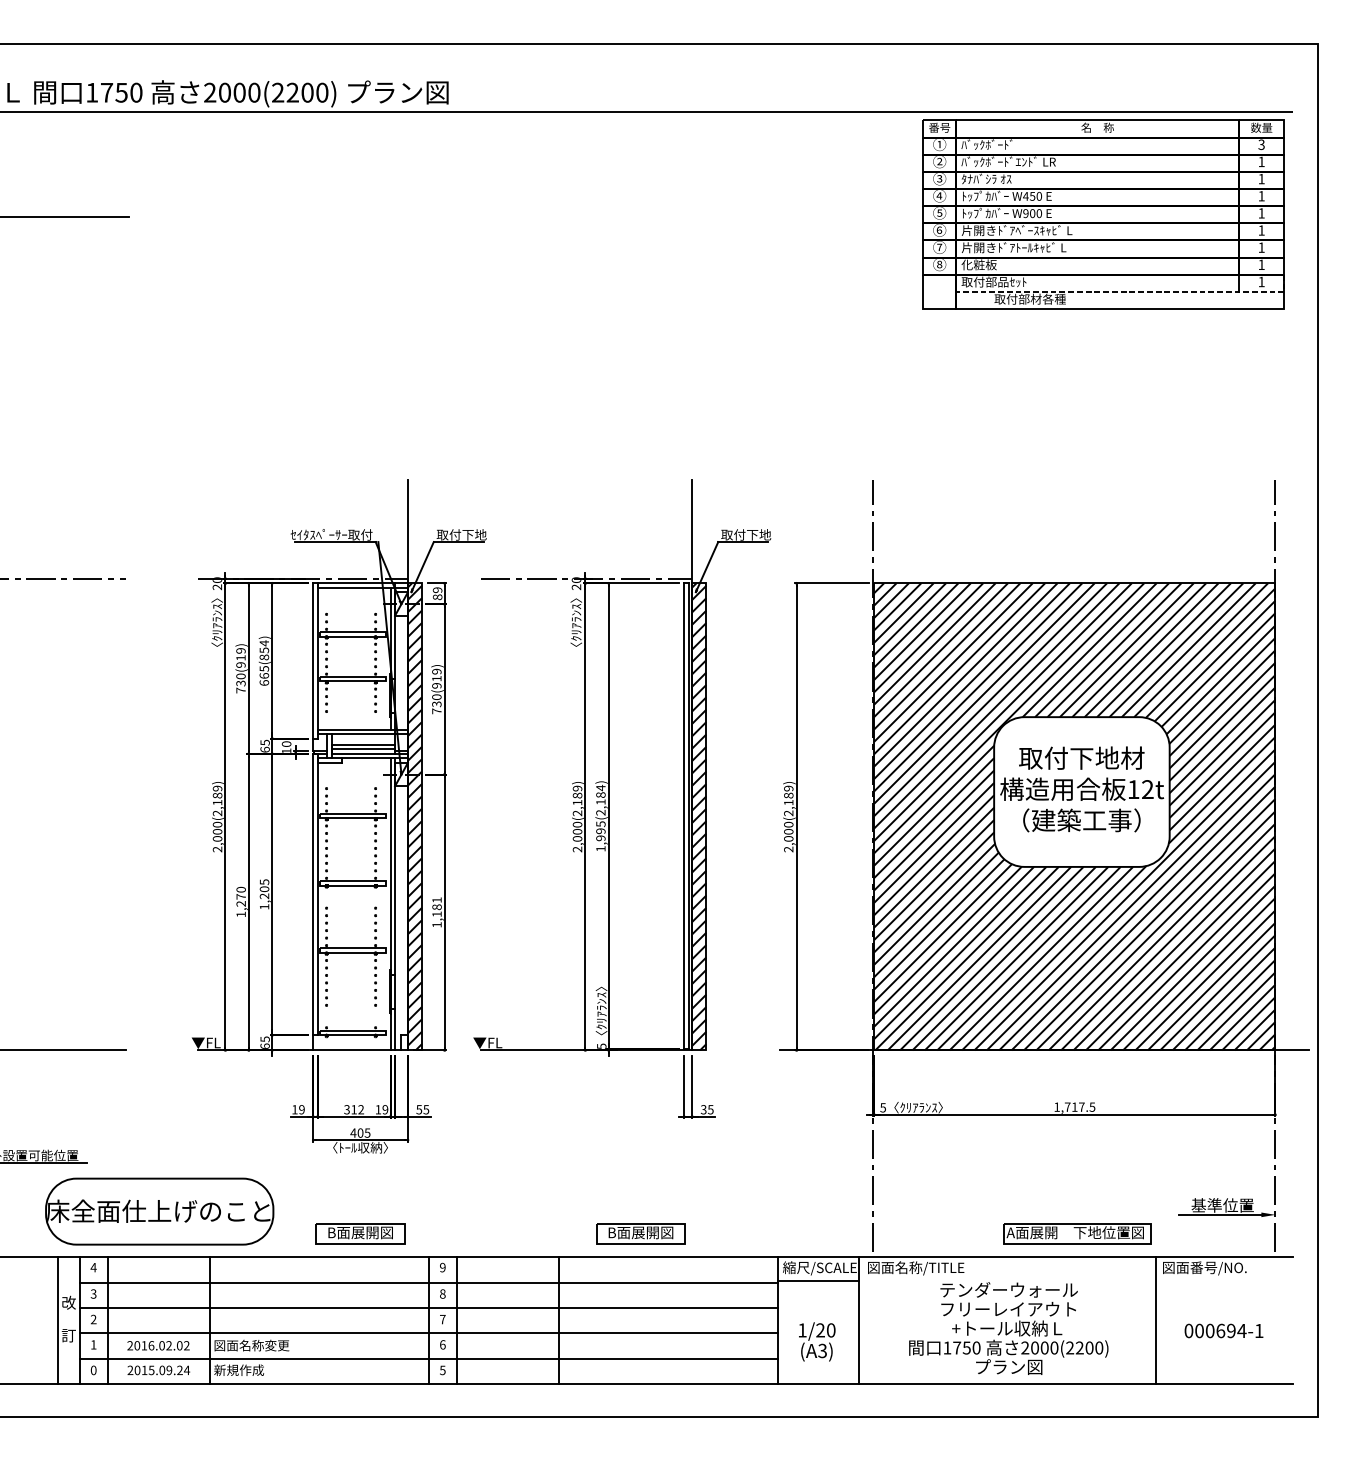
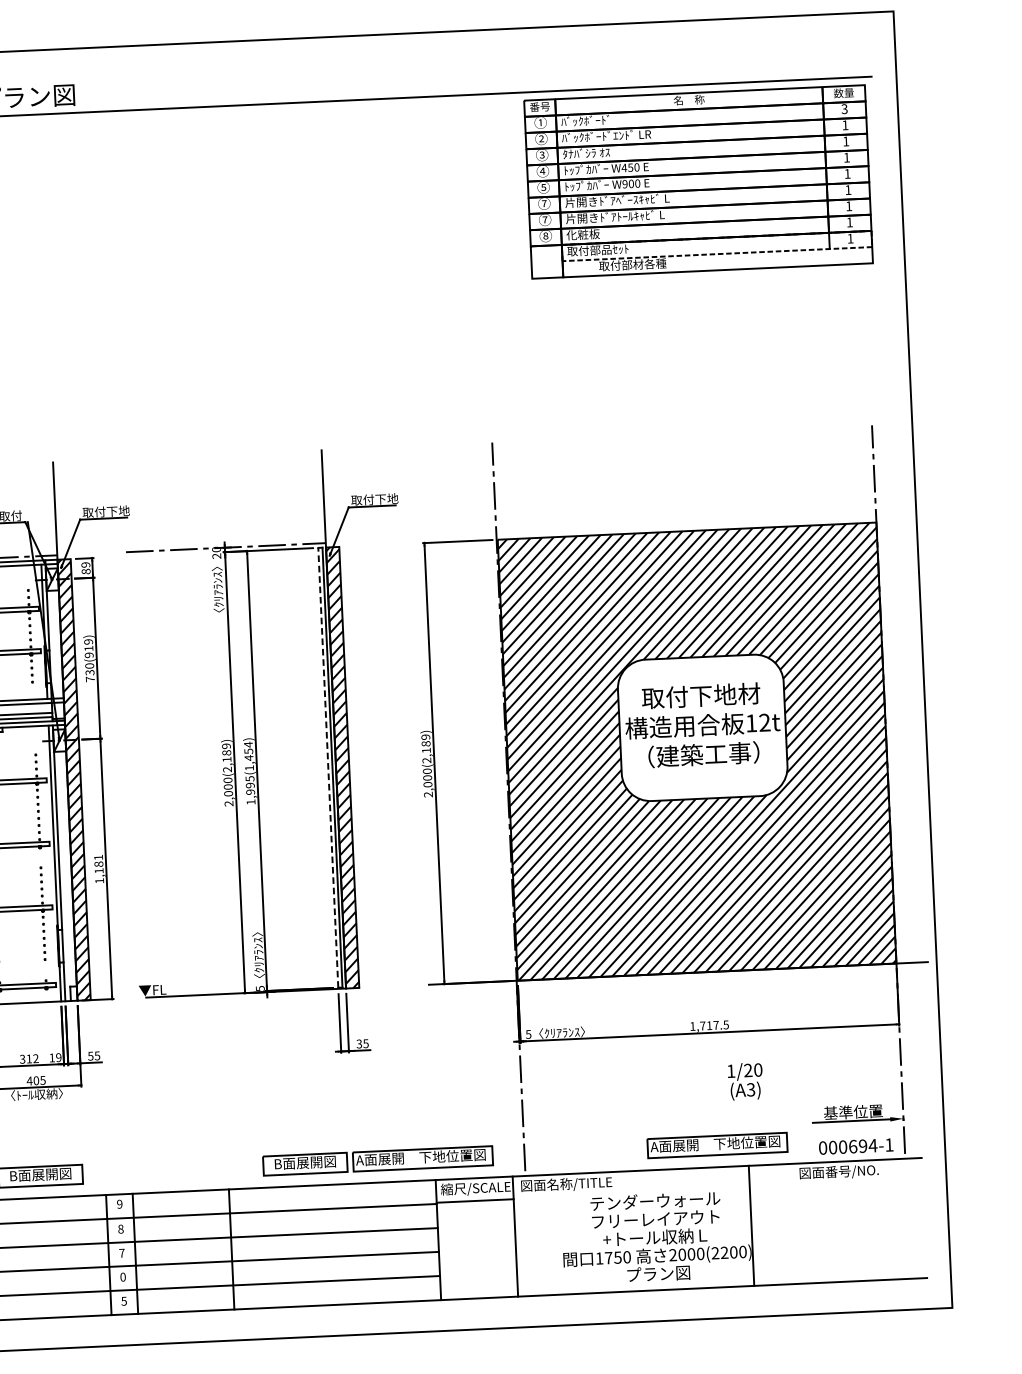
text: (939, 229) -> (544, 202), ⑥ -> ⑦
text: (600, 803) -> (248, 759), 1,995(2,184) -> 1,995(1,454)
line: (684, 816) -> (328, 768), solid -> dashed
part: (765, 1233) -> (422, 1158), added
line: (1155, 1320) -> (751, 1225), moved
text: (1223, 1330) -> (855, 1146), moved
text: (817, 1341) -> (745, 1081), moved
text: (442, 1344) -> (122, 1276), 6 -> 0

